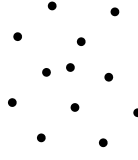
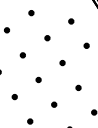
part: (70, 66) -> (38, 53), removed

